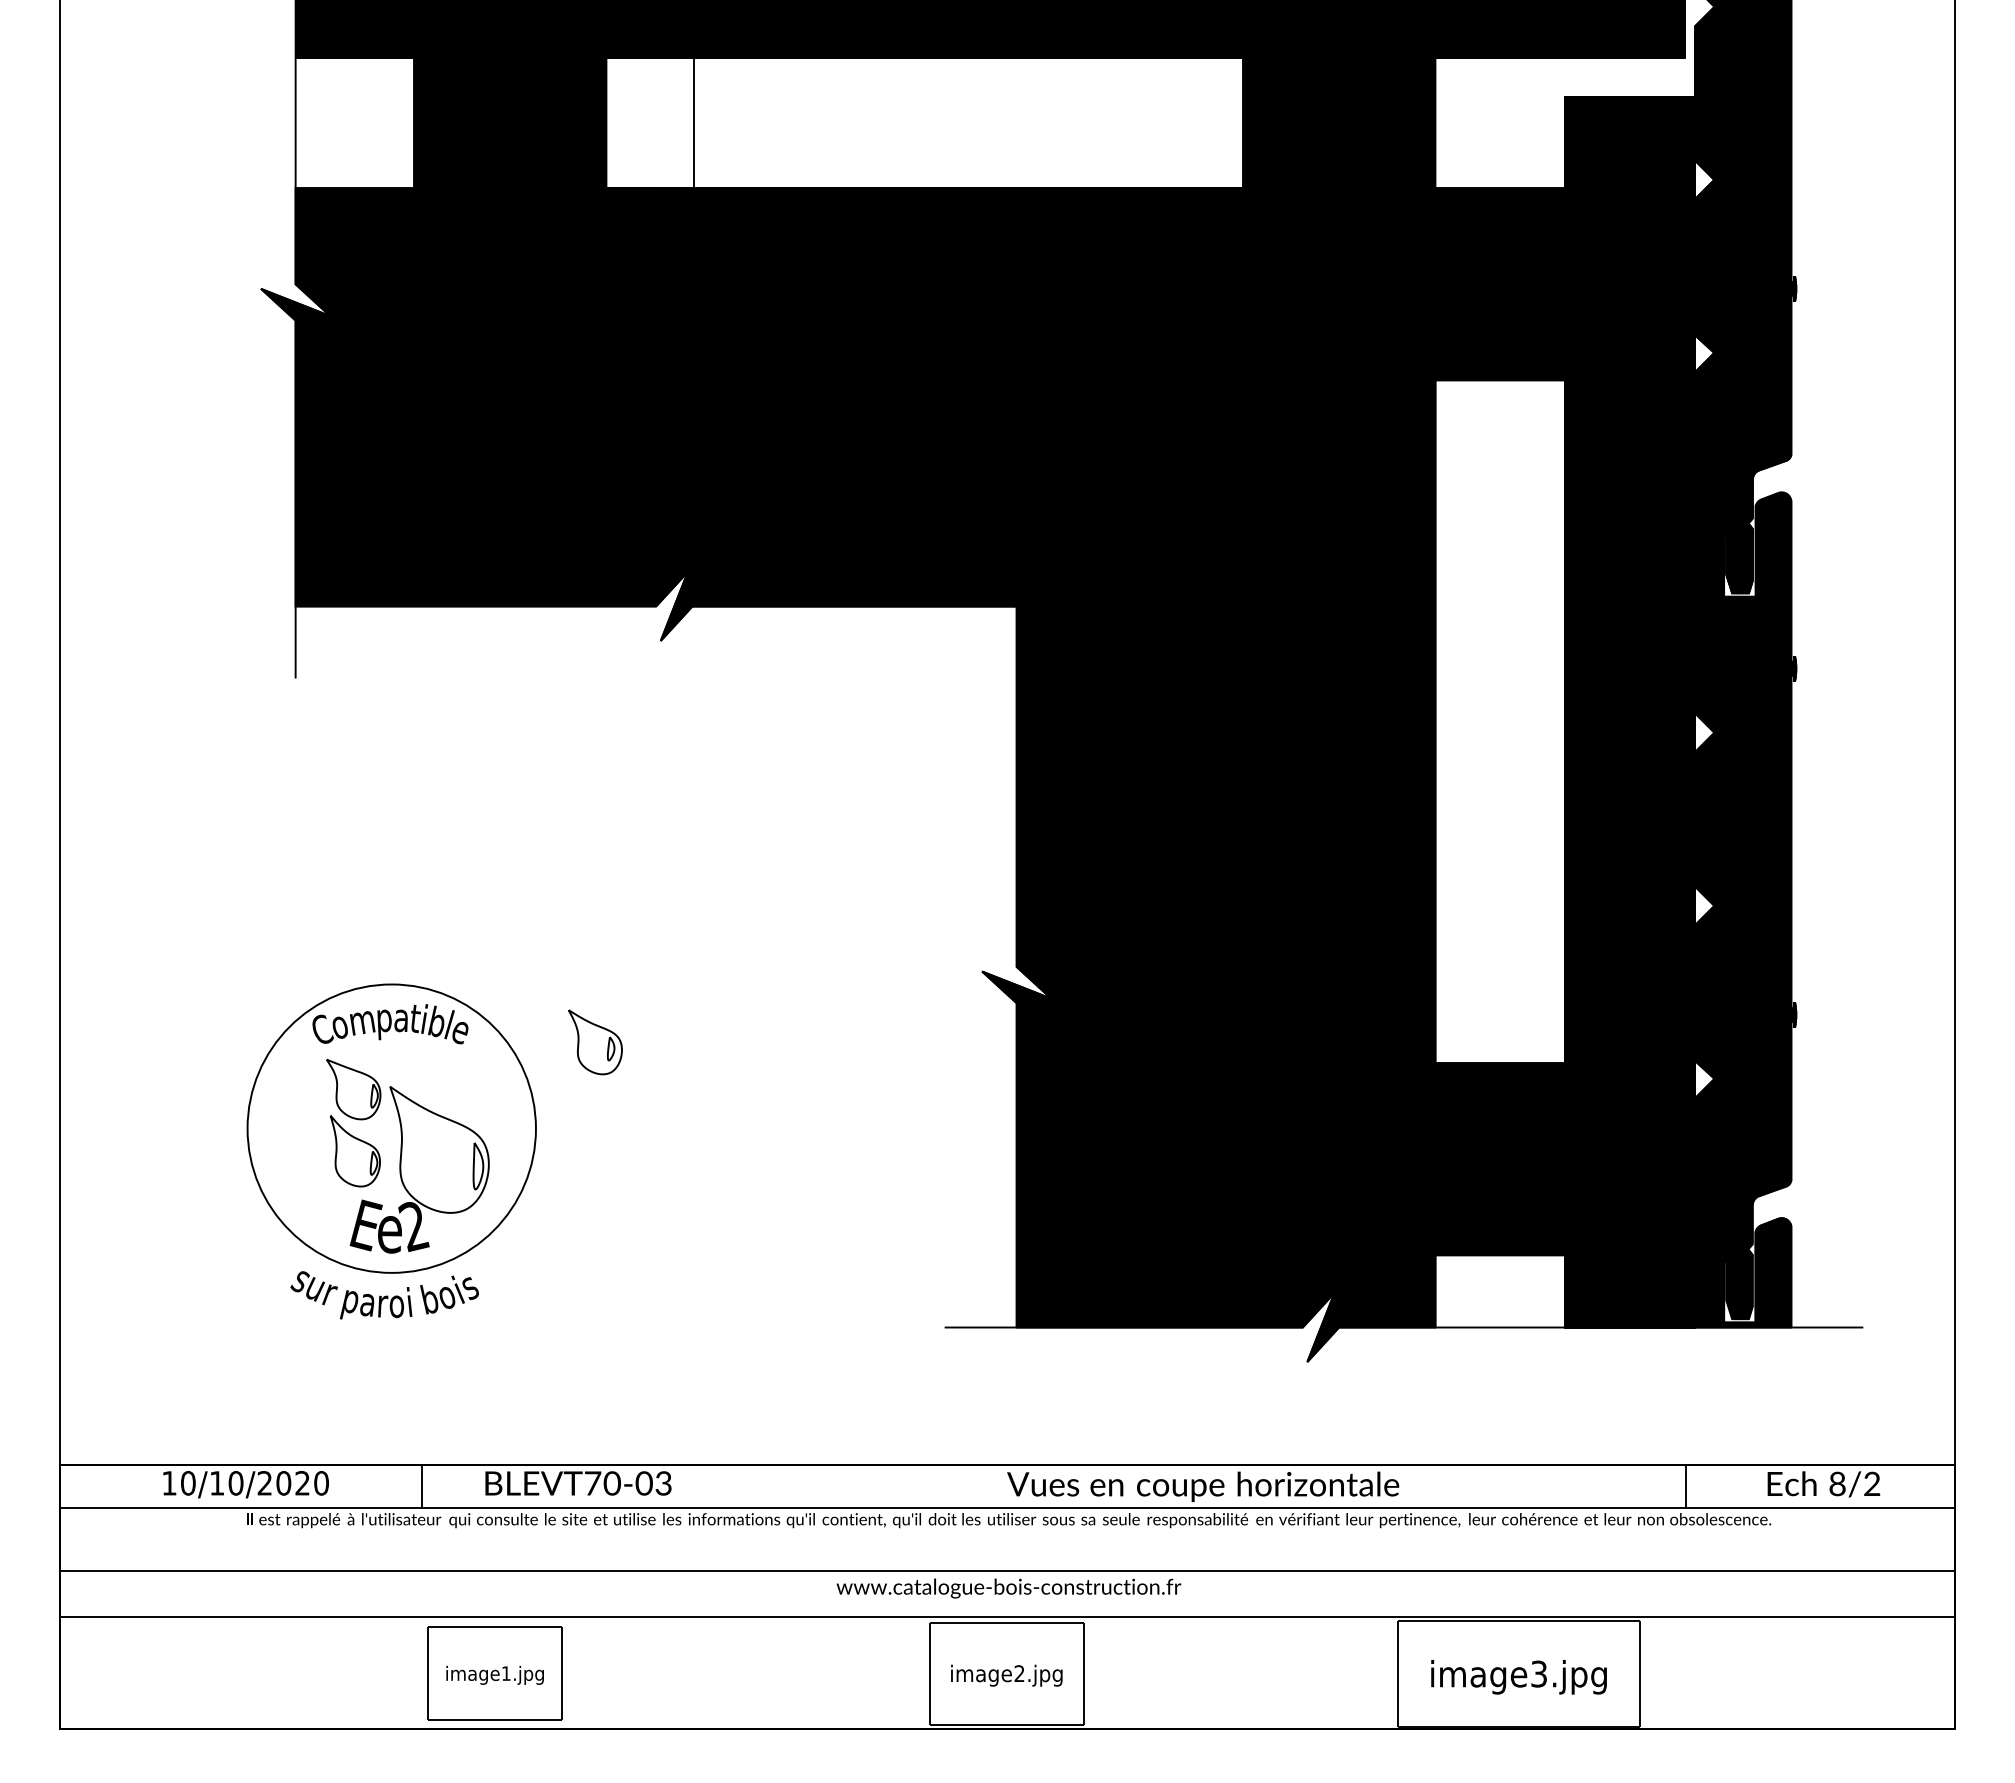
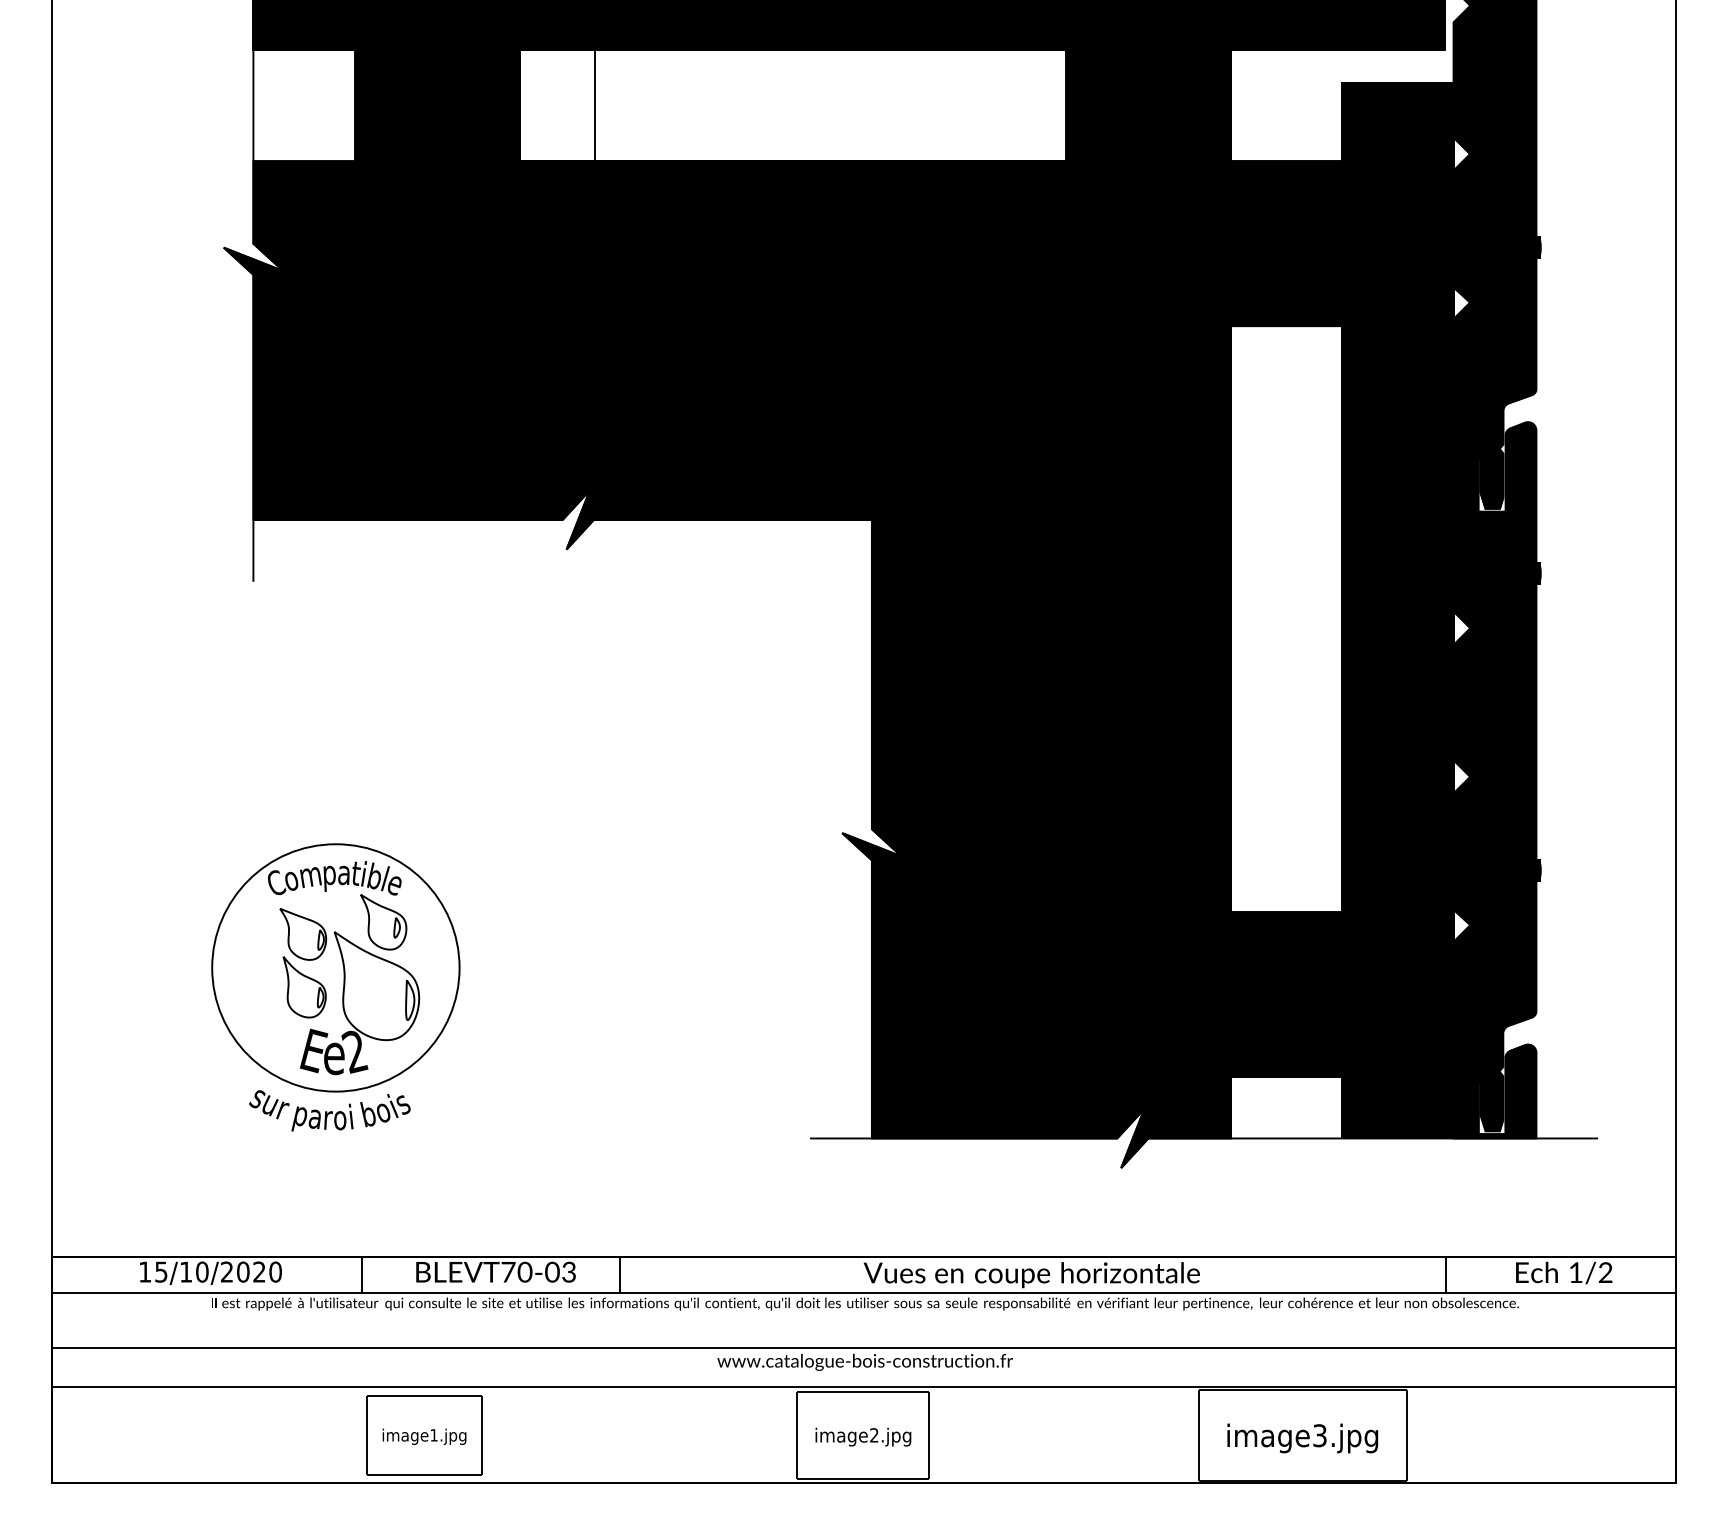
part: (595, 1042) -> (383, 922), moved
text: (188, 1483) -> (161, 1272), 10/10/2020 -> 15/10/2020
text: (1837, 1483) -> (1575, 1272), 8/2 -> 1/2
line: (722, 1486) -> (619, 1274), added

